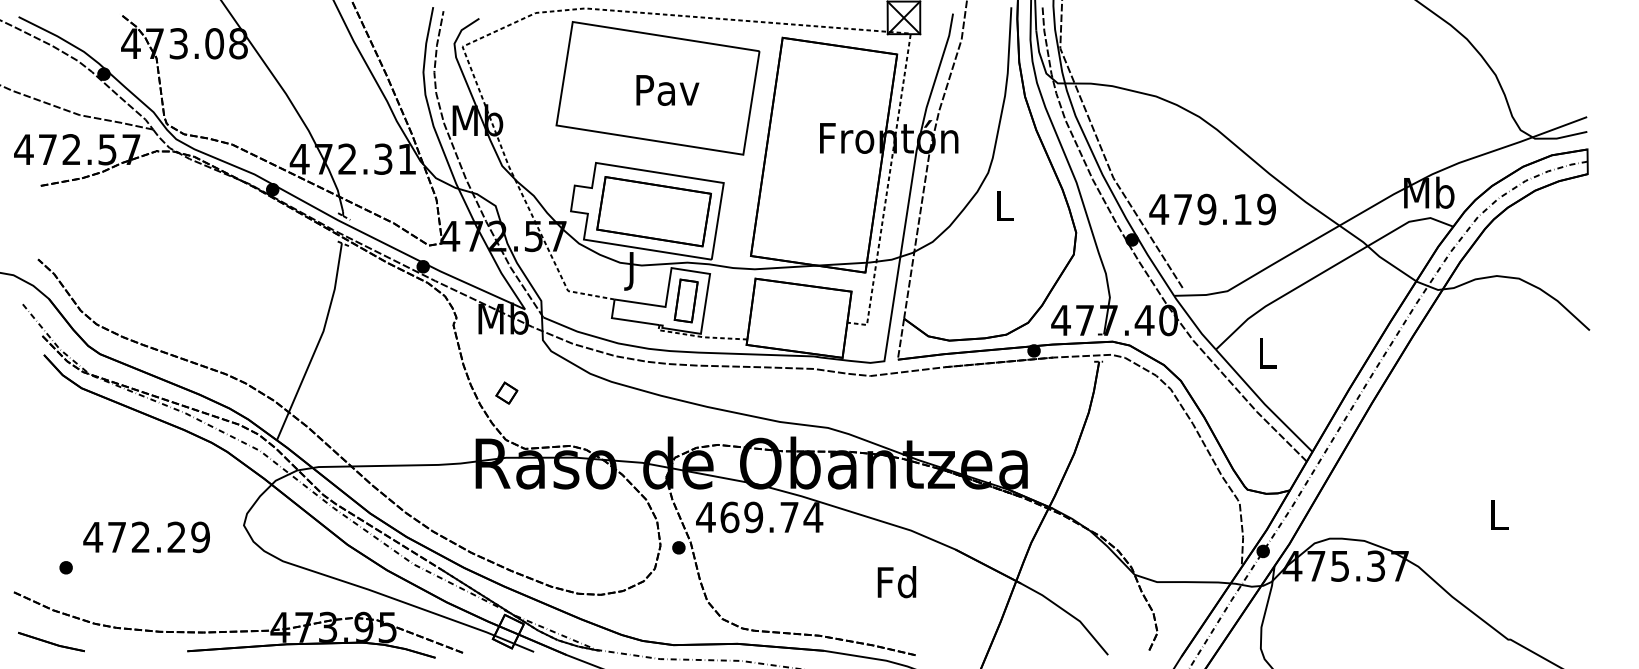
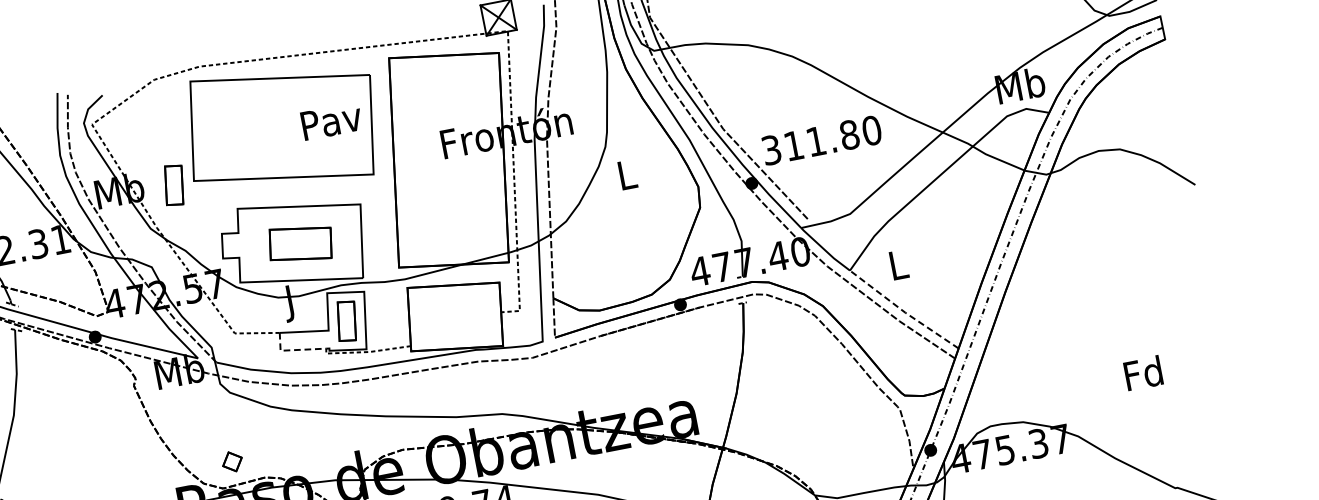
text: (667, 90) -> (331, 121), moved
part: (534, 125) -> (173, 185), added
text: (1212, 209) -> (821, 140), 479.19 -> 311.80
part: (653, 211) -> (300, 243), size x0.6
line: (626, 320) -> (294, 350), solid -> dashed
part: (506, 392) -> (231, 461), moved
line: (1262, 402) -> (903, 311), solid -> dashed
text: (1498, 514) -> (1143, 373), L -> Fd

